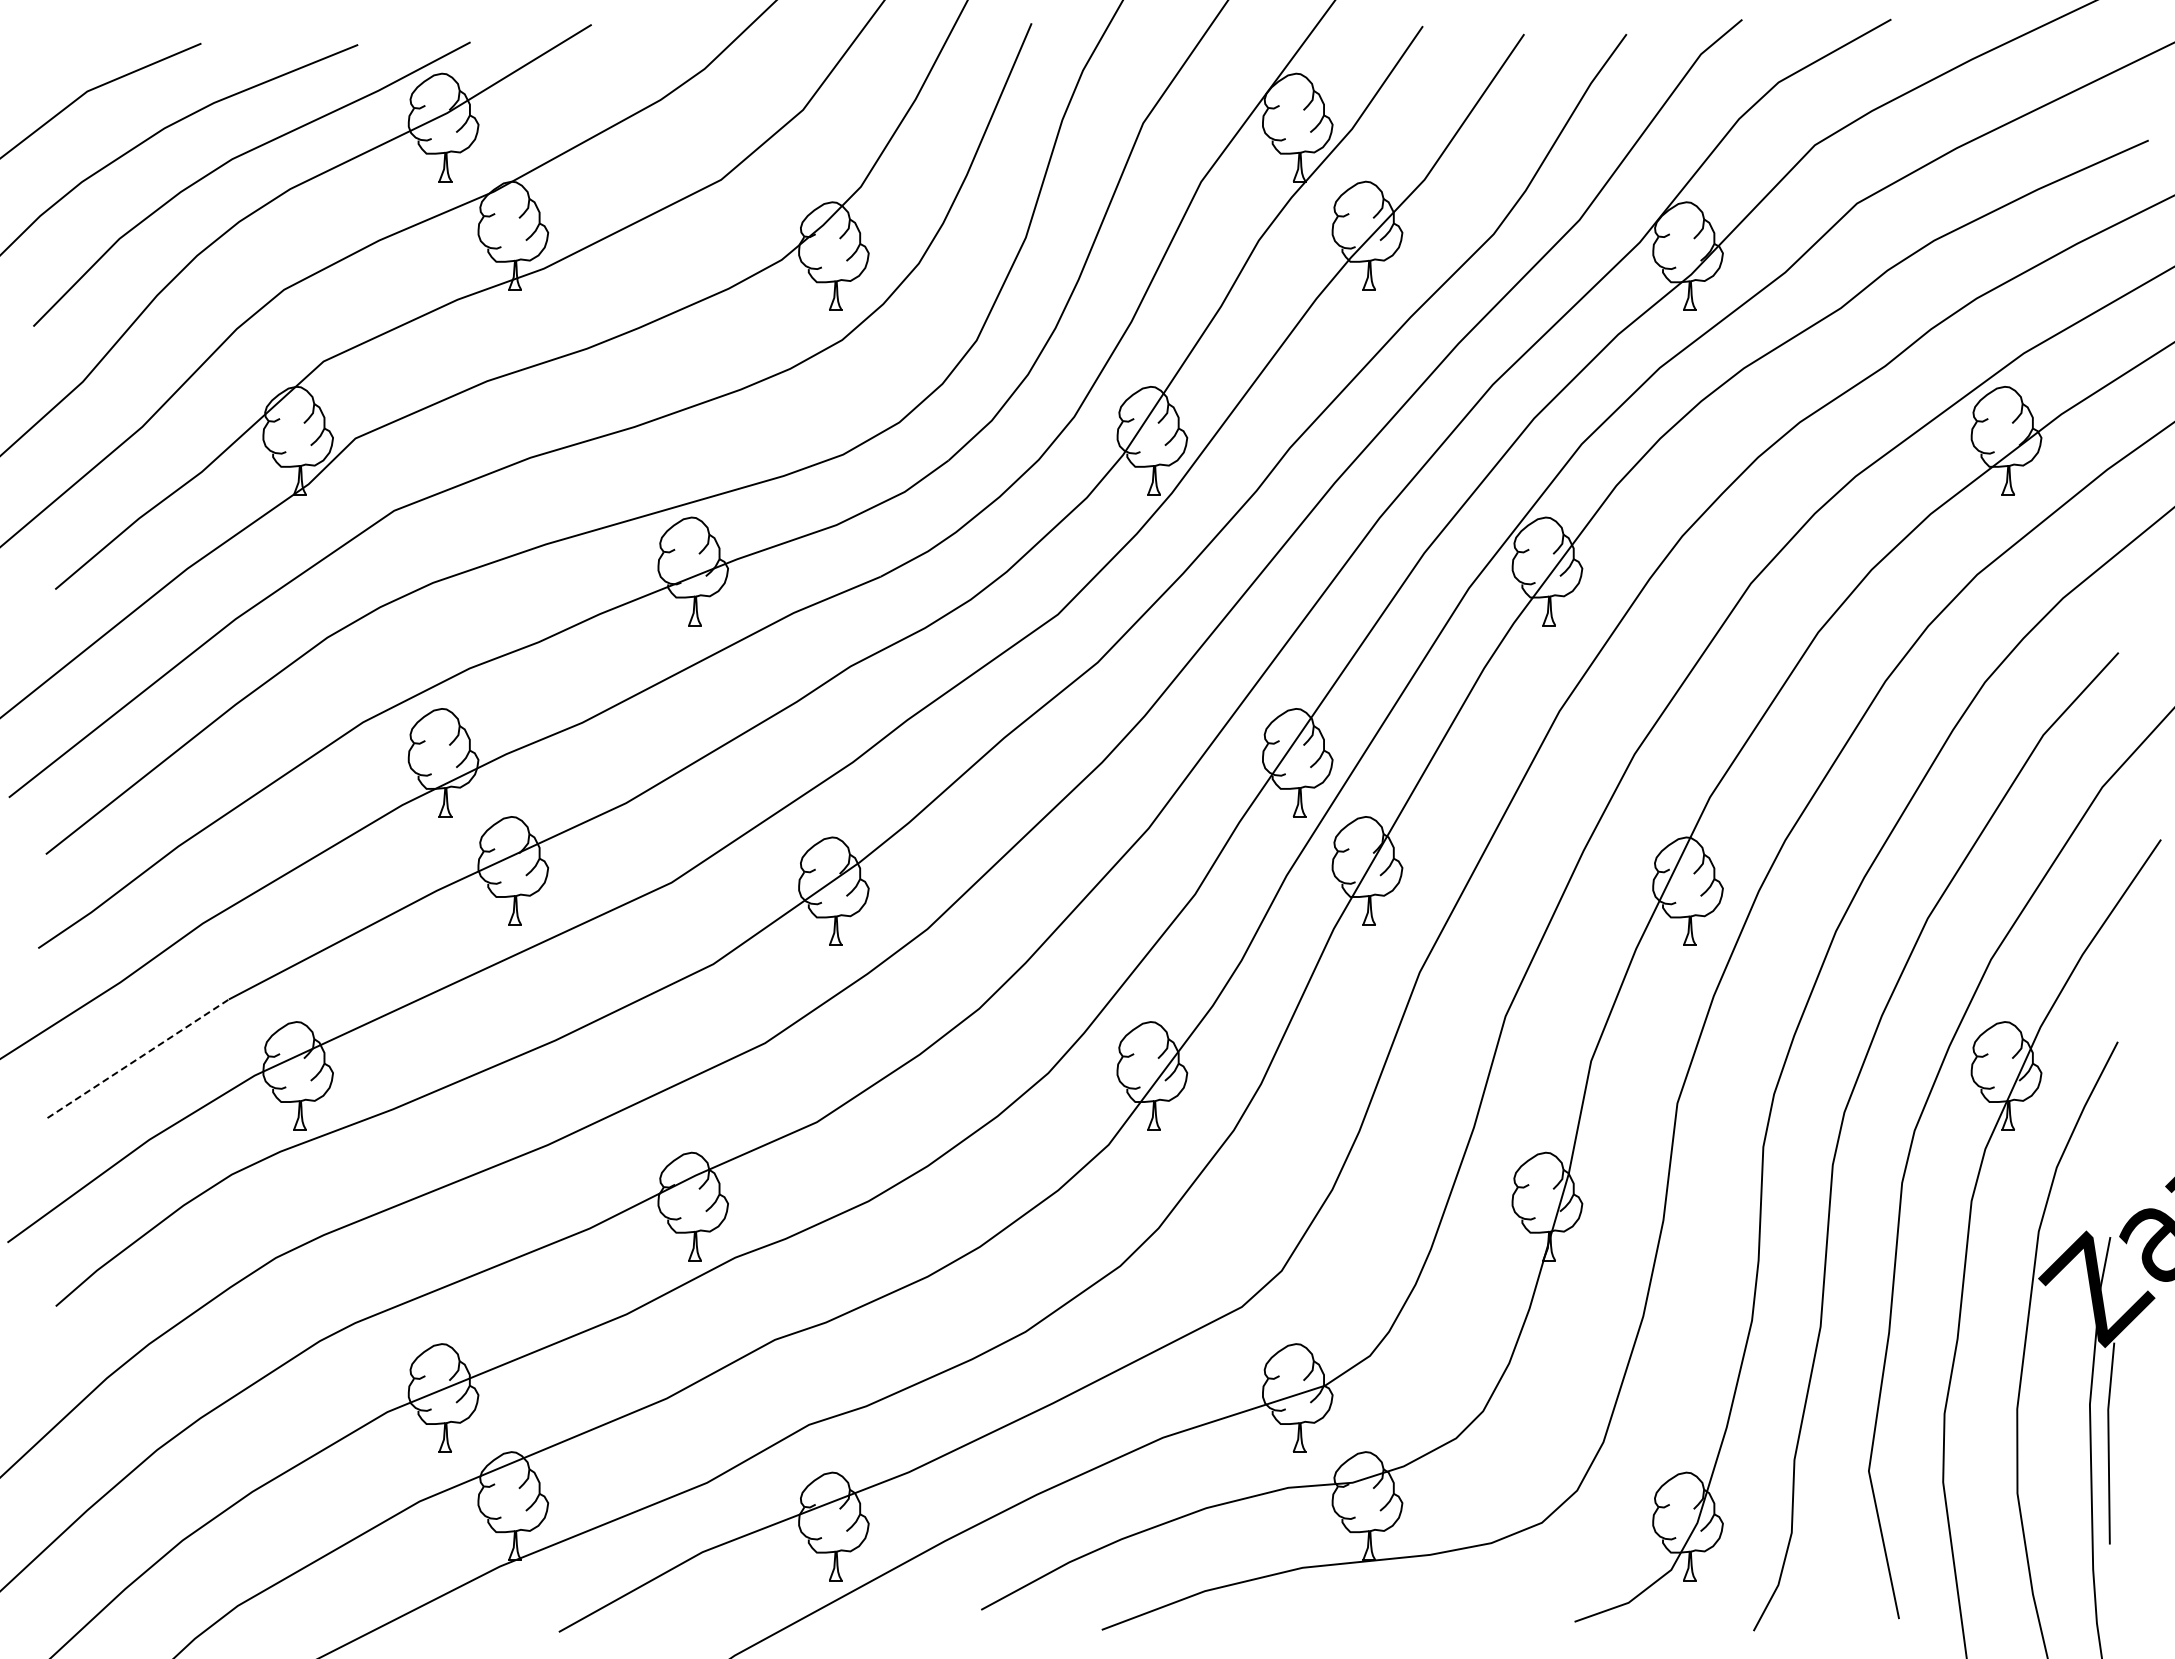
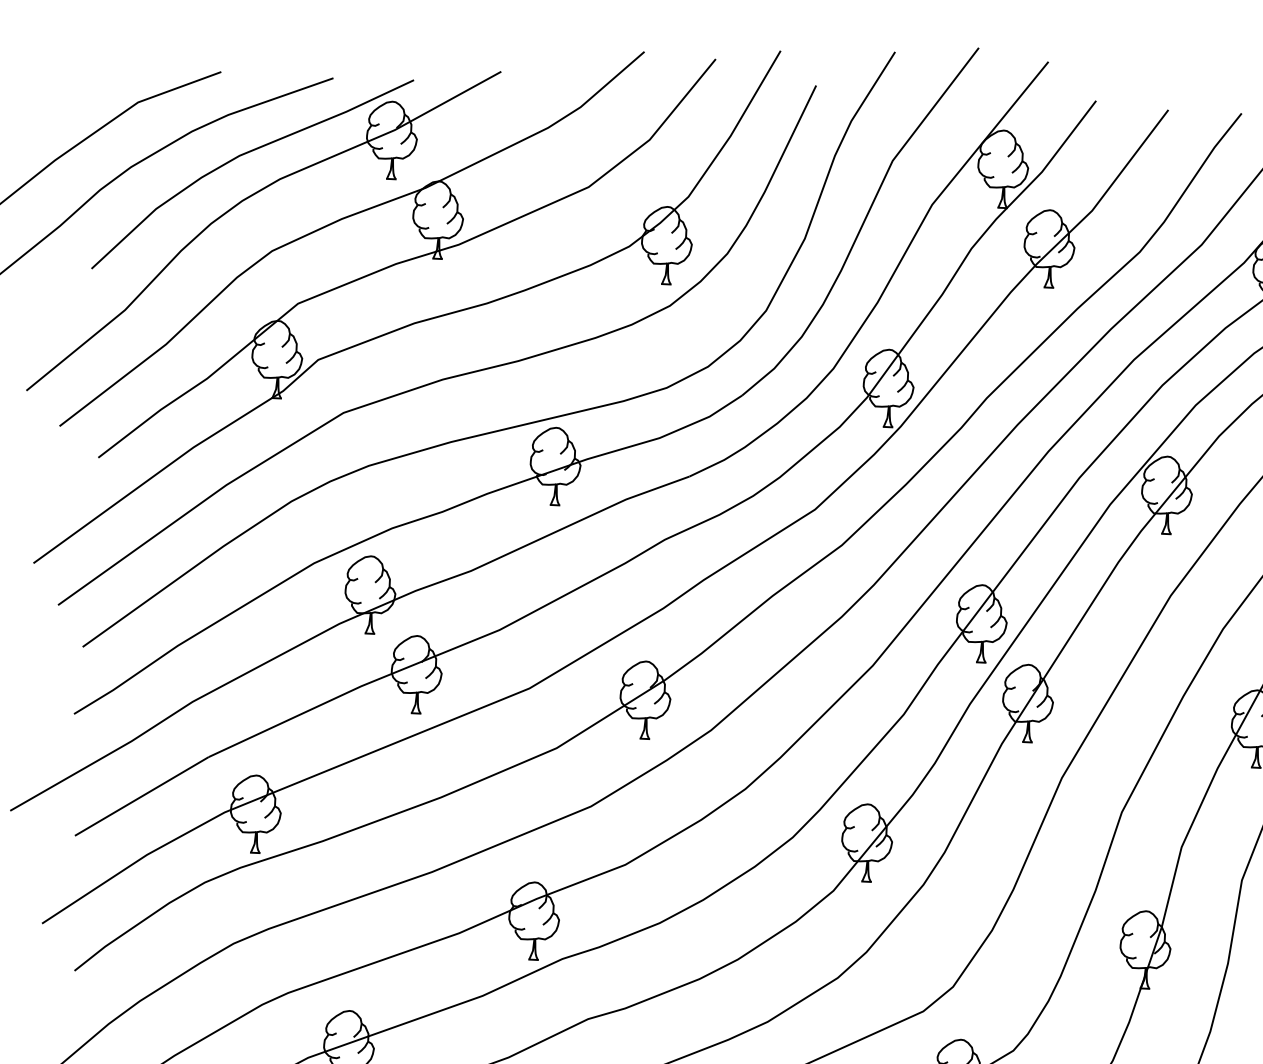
line: (138, 1058) -> (142, 796), dashed -> solid

